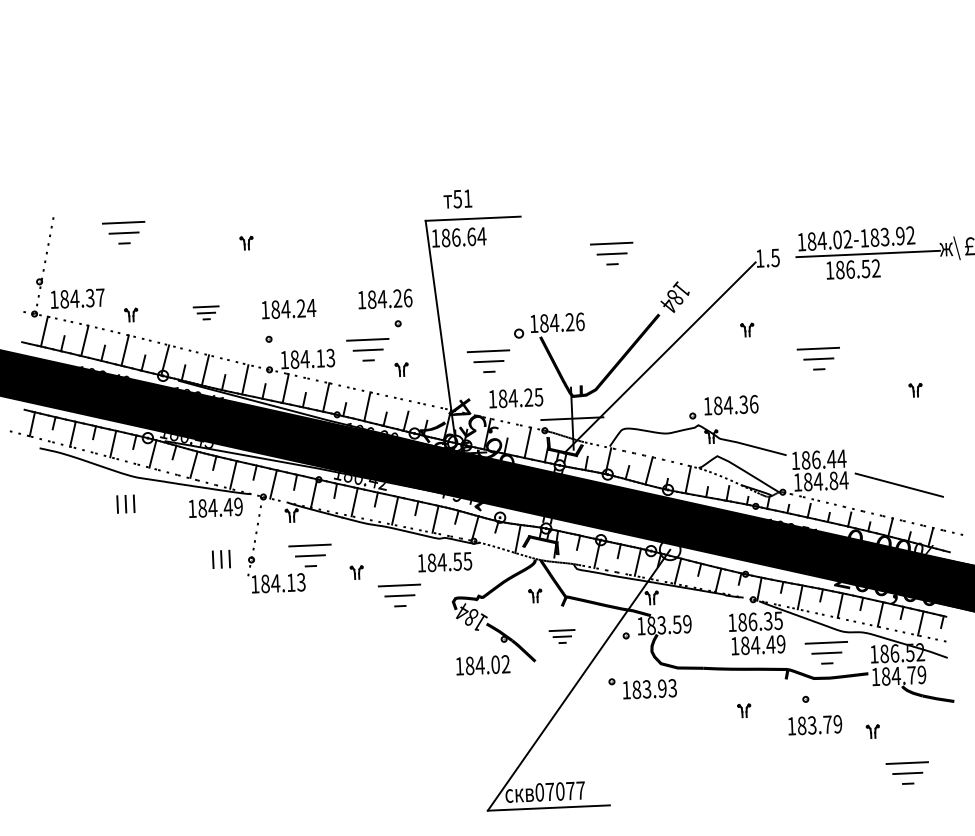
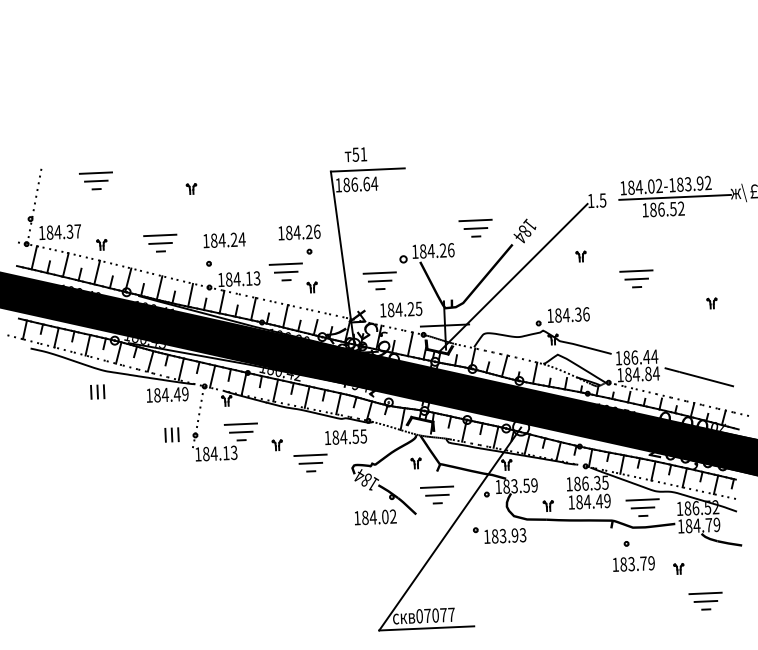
part: (611, 253) -> (475, 228), moved
part: (205, 312) -> (159, 242), size x1.67
part: (561, 636) -> (436, 494), size x1.67
part: (744, 710) -> (548, 505), moved

